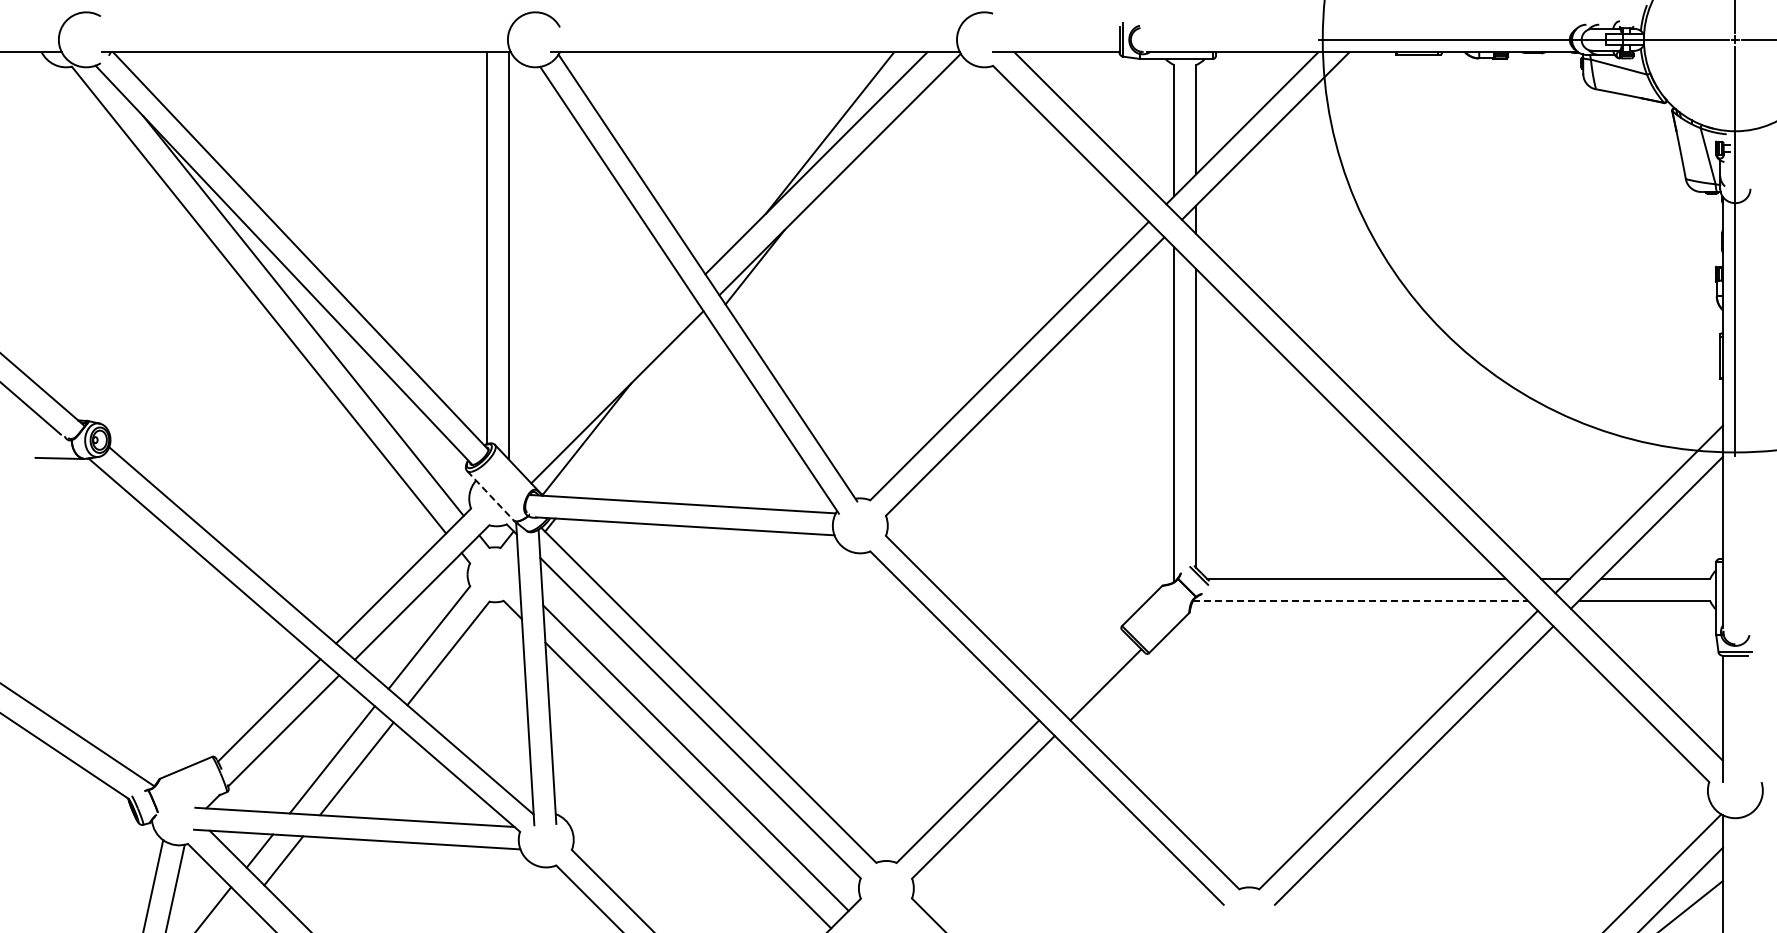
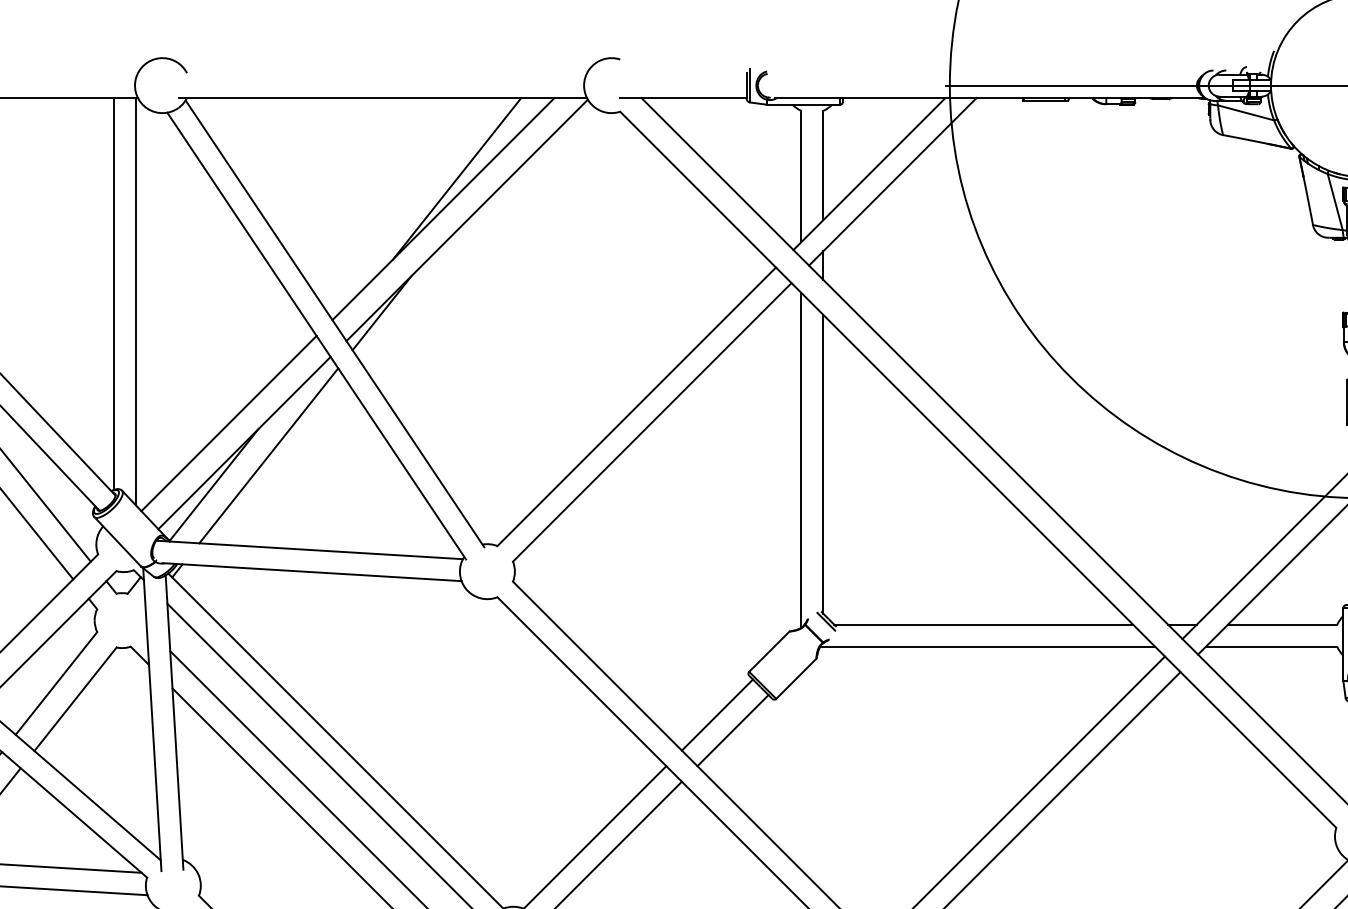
line: (601, 377) -> (228, 423), added
line: (641, 409) -> (268, 455), added
line: (490, 496) -> (117, 542), dashed -> solid
line: (1360, 600) -> (987, 646), dashed -> solid
line: (1089, 668) -> (716, 714), added

